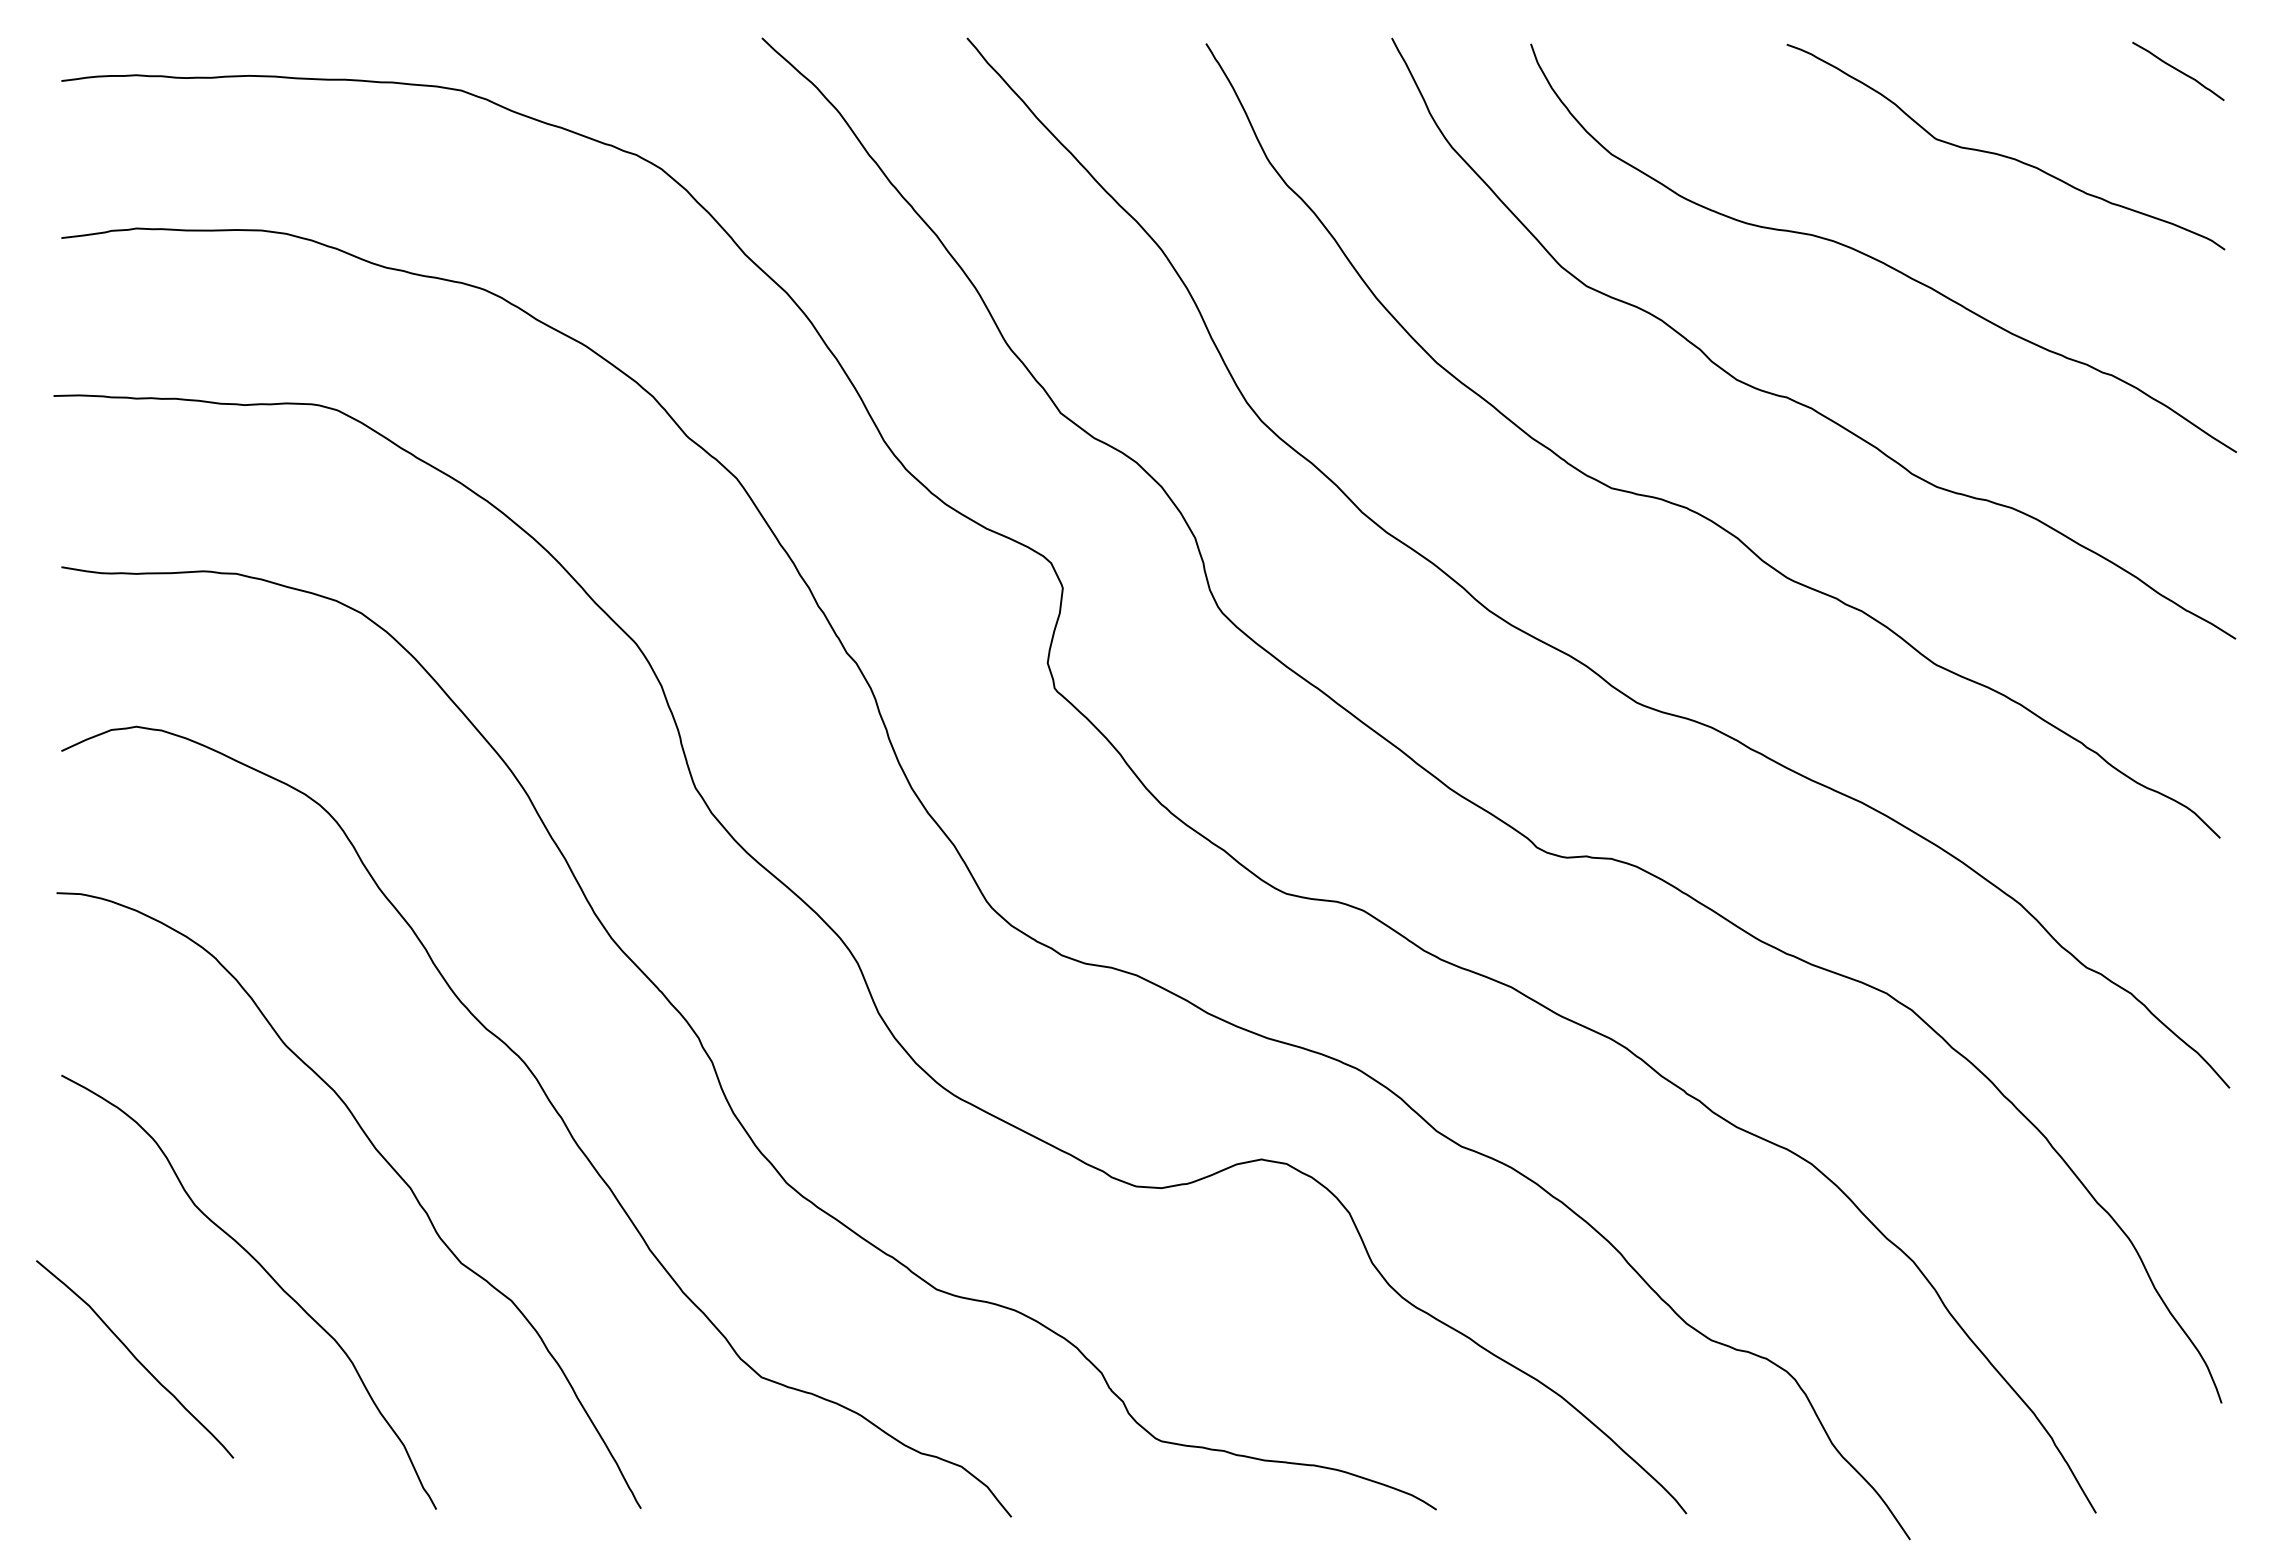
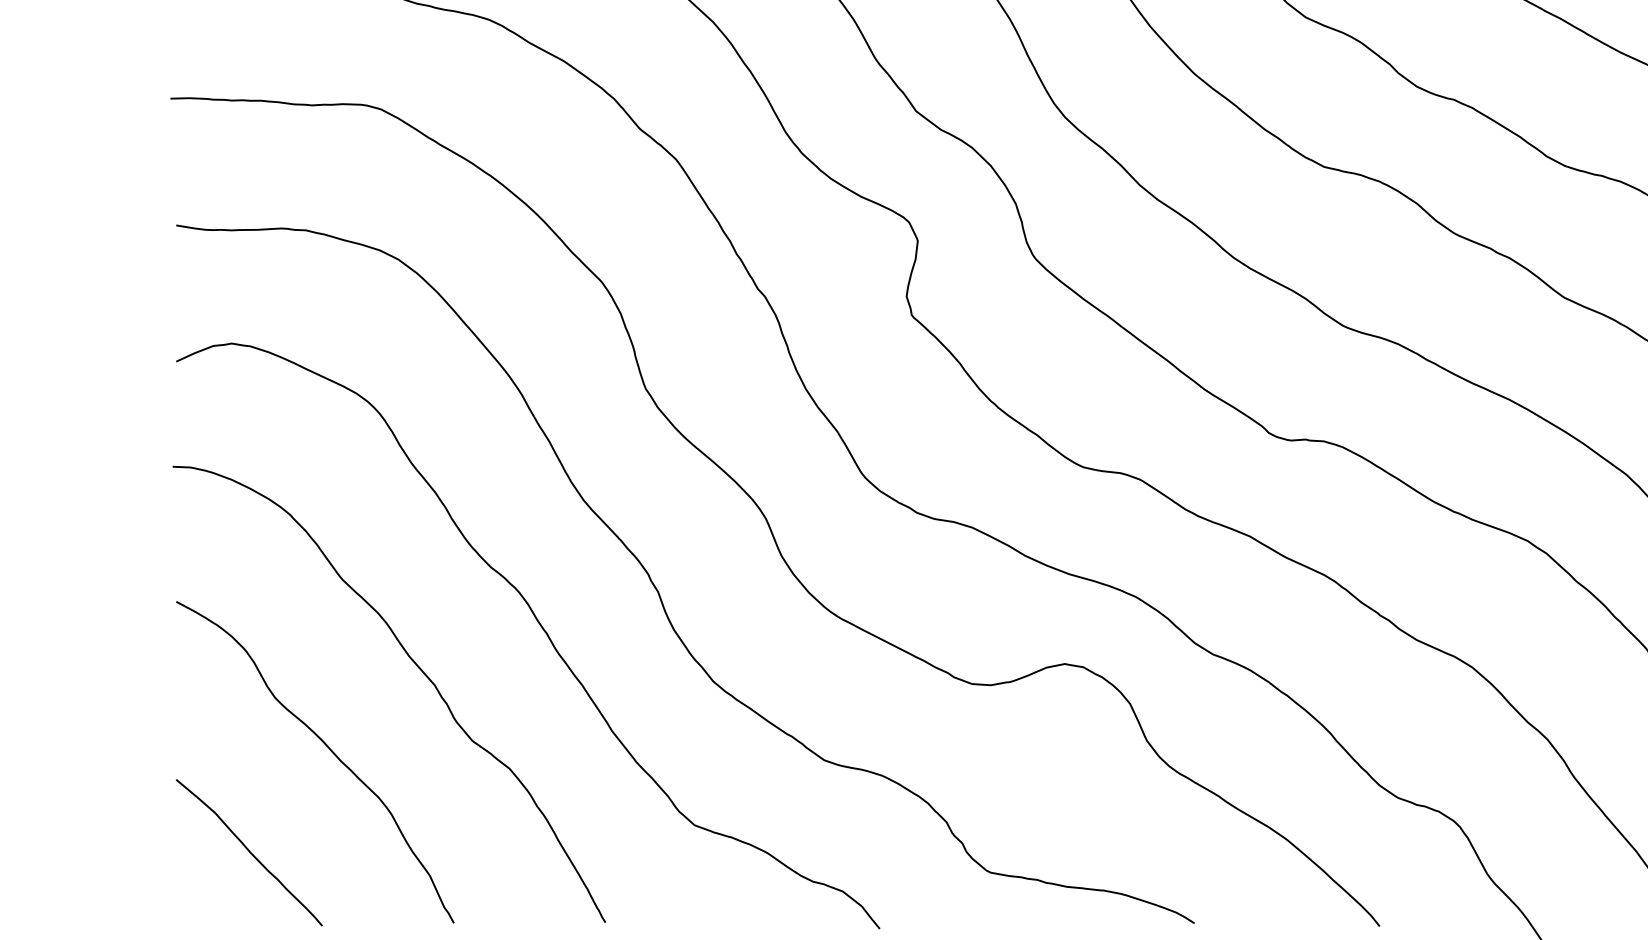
curve: (135, 1359) -> (249, 852), moved

